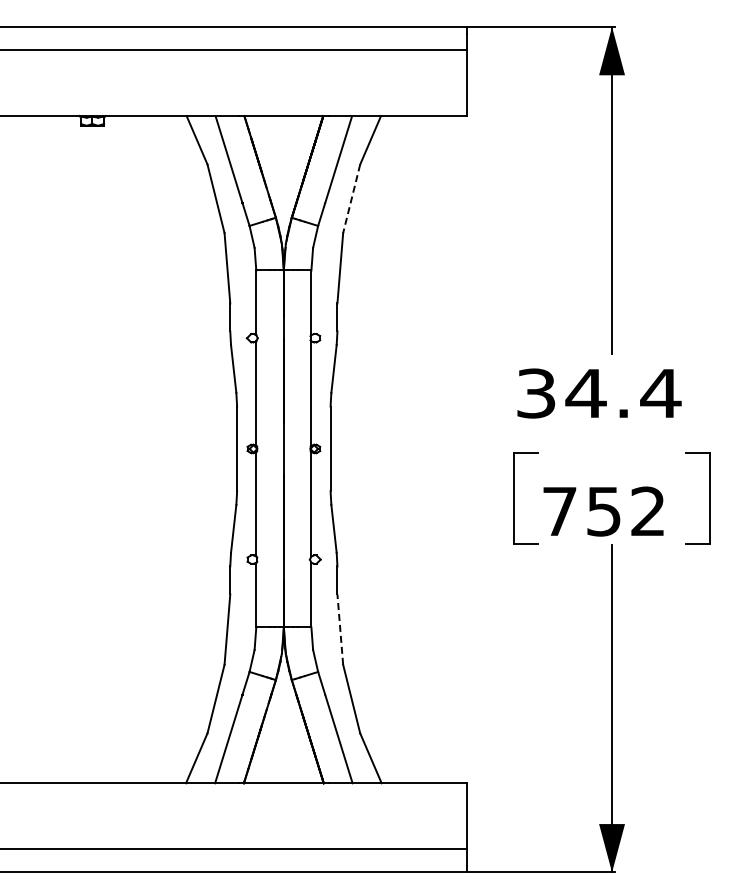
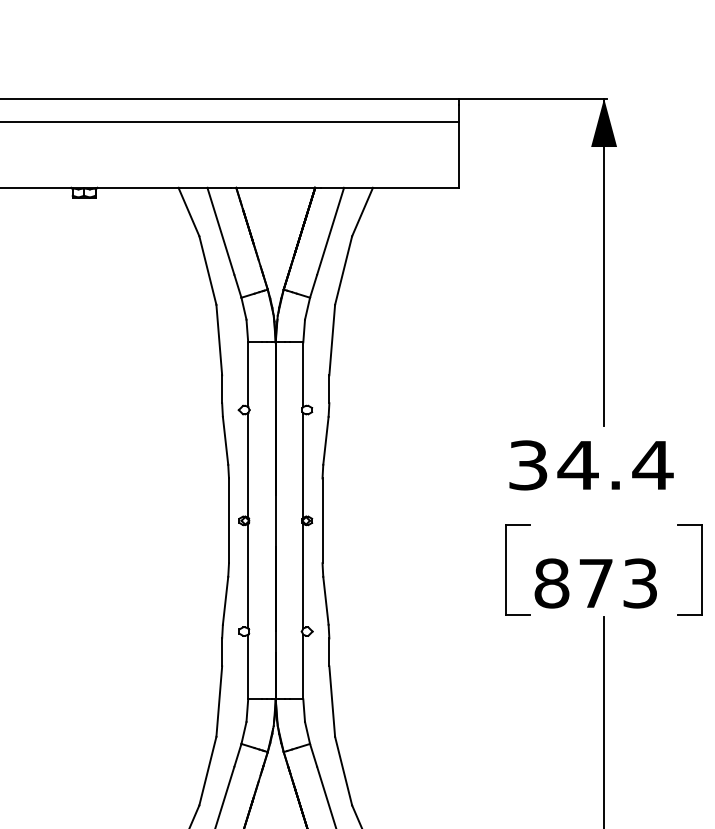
line: (351, 199) -> (343, 271), dashed -> solid
text: (603, 511) -> (595, 583), 752 -> 873
line: (340, 629) -> (332, 701), dashed -> solid

